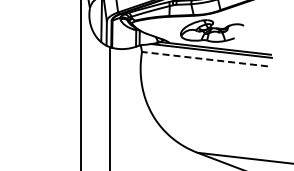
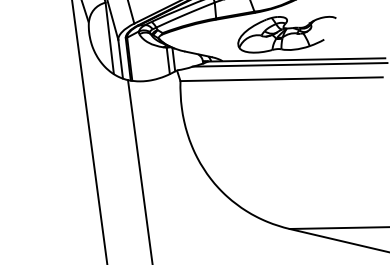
line: (204, 59) -> (280, 79), dashed -> solid

